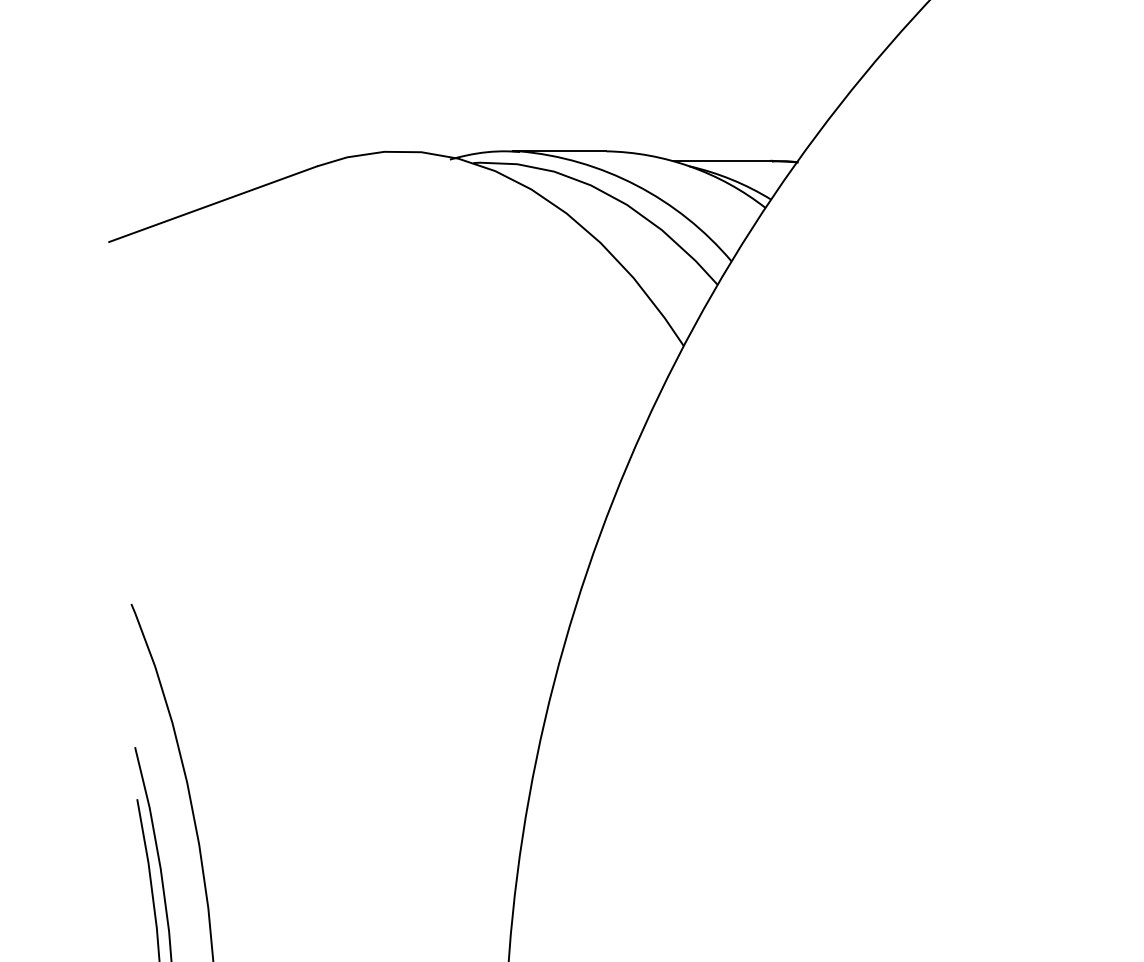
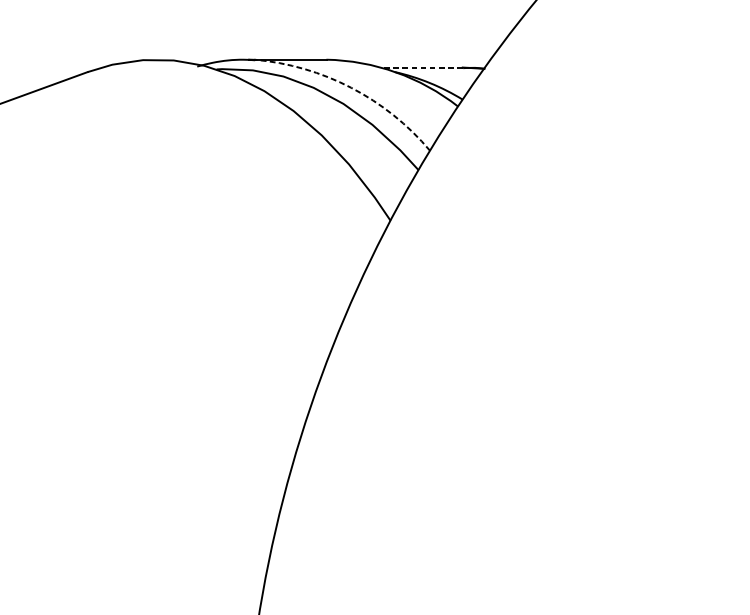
line: (721, 160) -> (421, 67), solid -> dashed
arc: (636, 185) -> (351, 87), solid -> dashed

